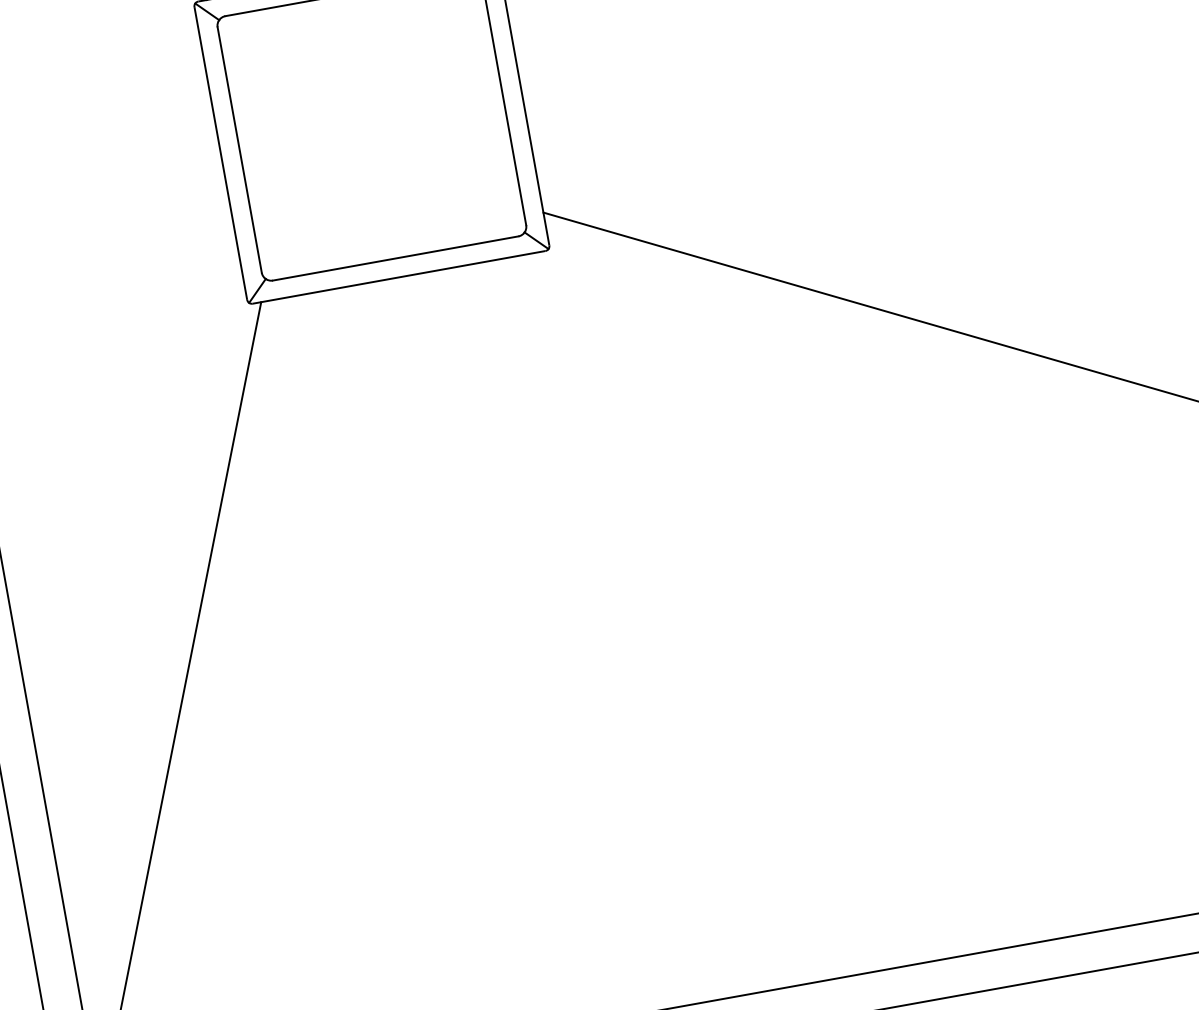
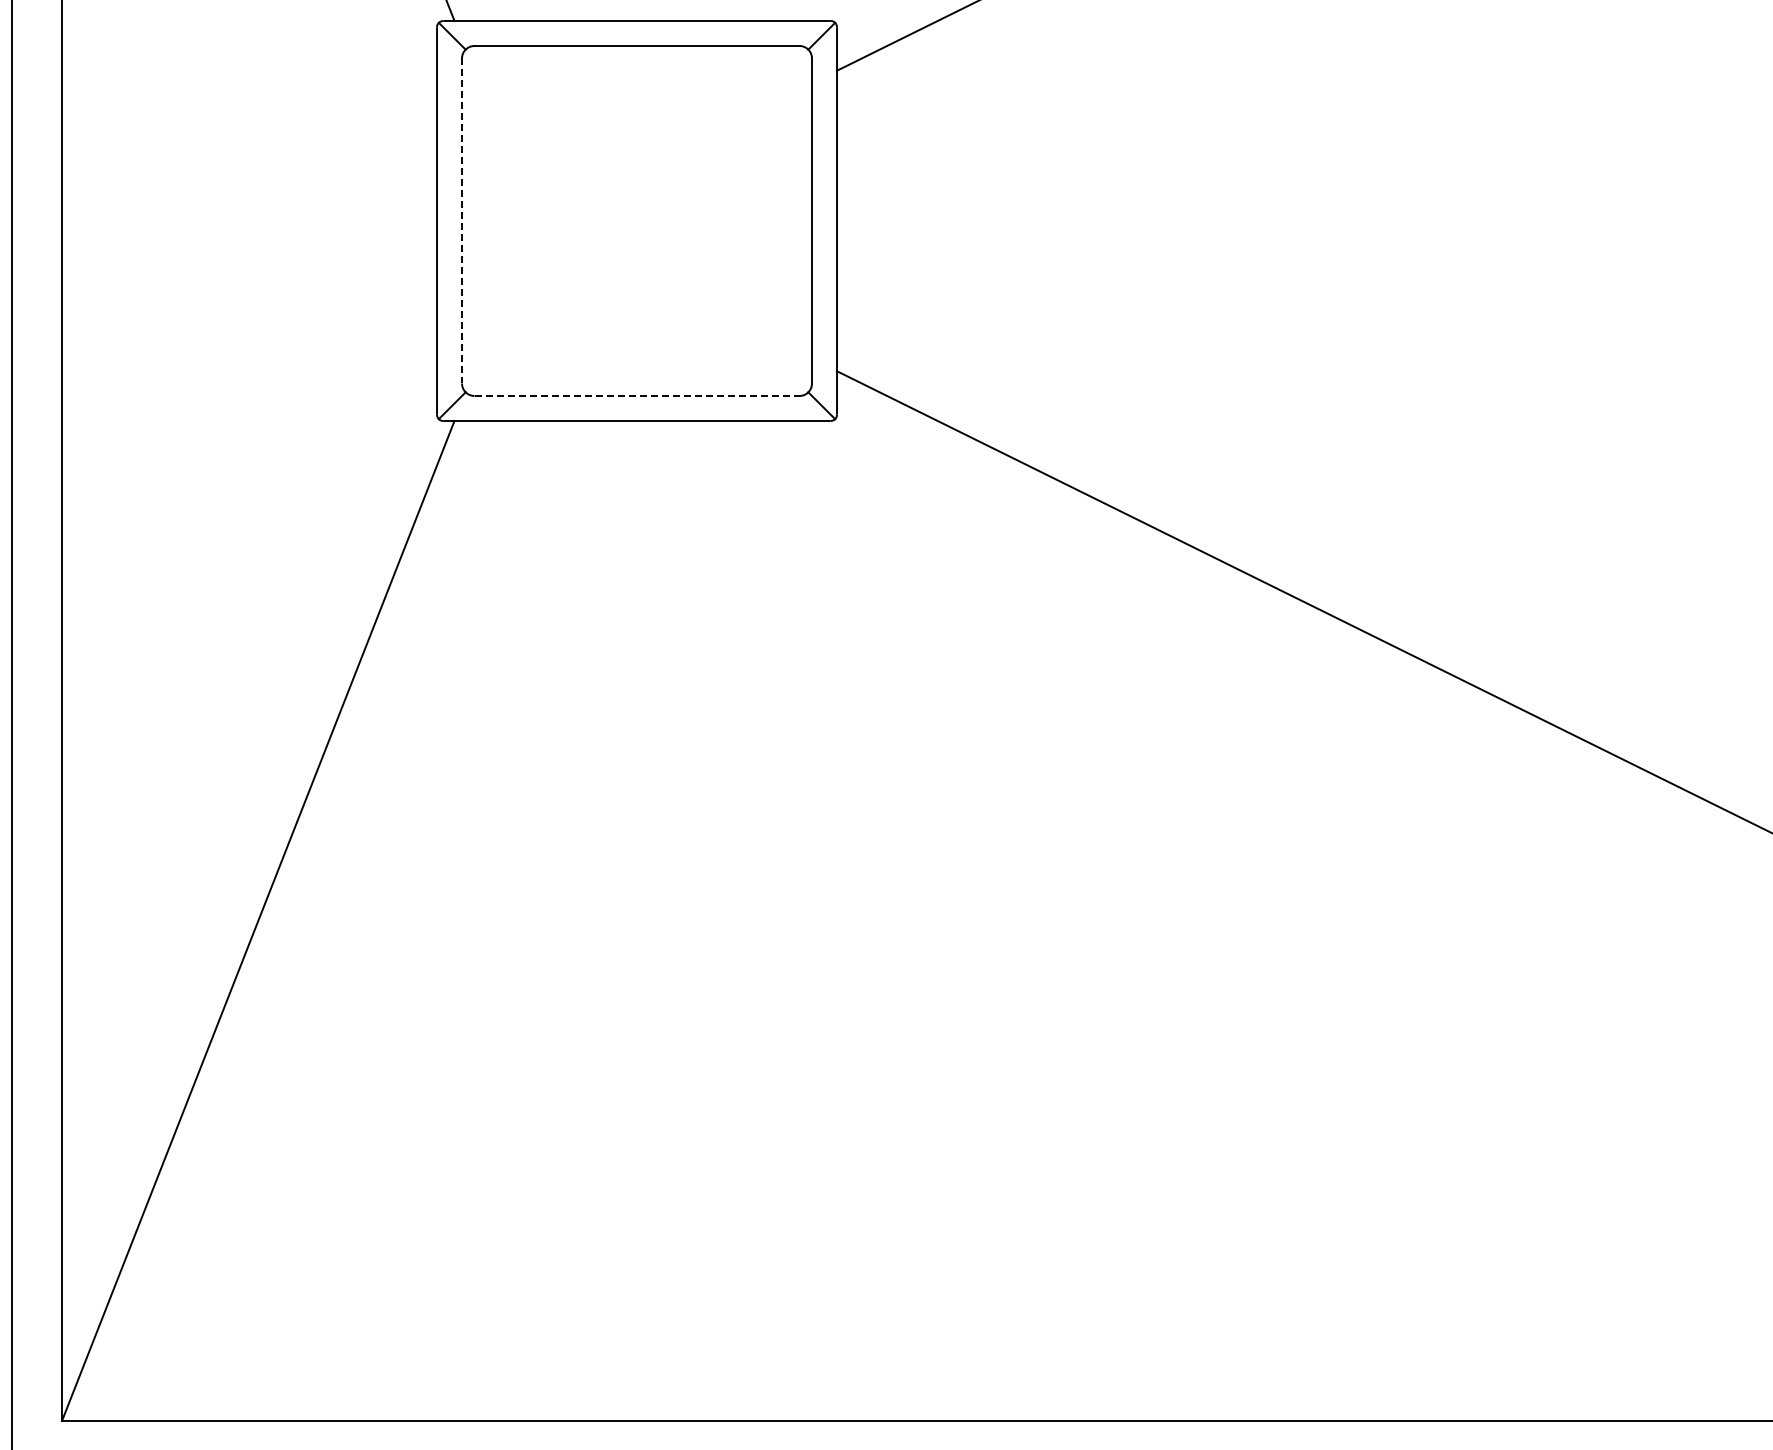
line: (240, 150) -> (462, 221), solid -> dashed
line: (396, 258) -> (637, 395), solid -> dashed

